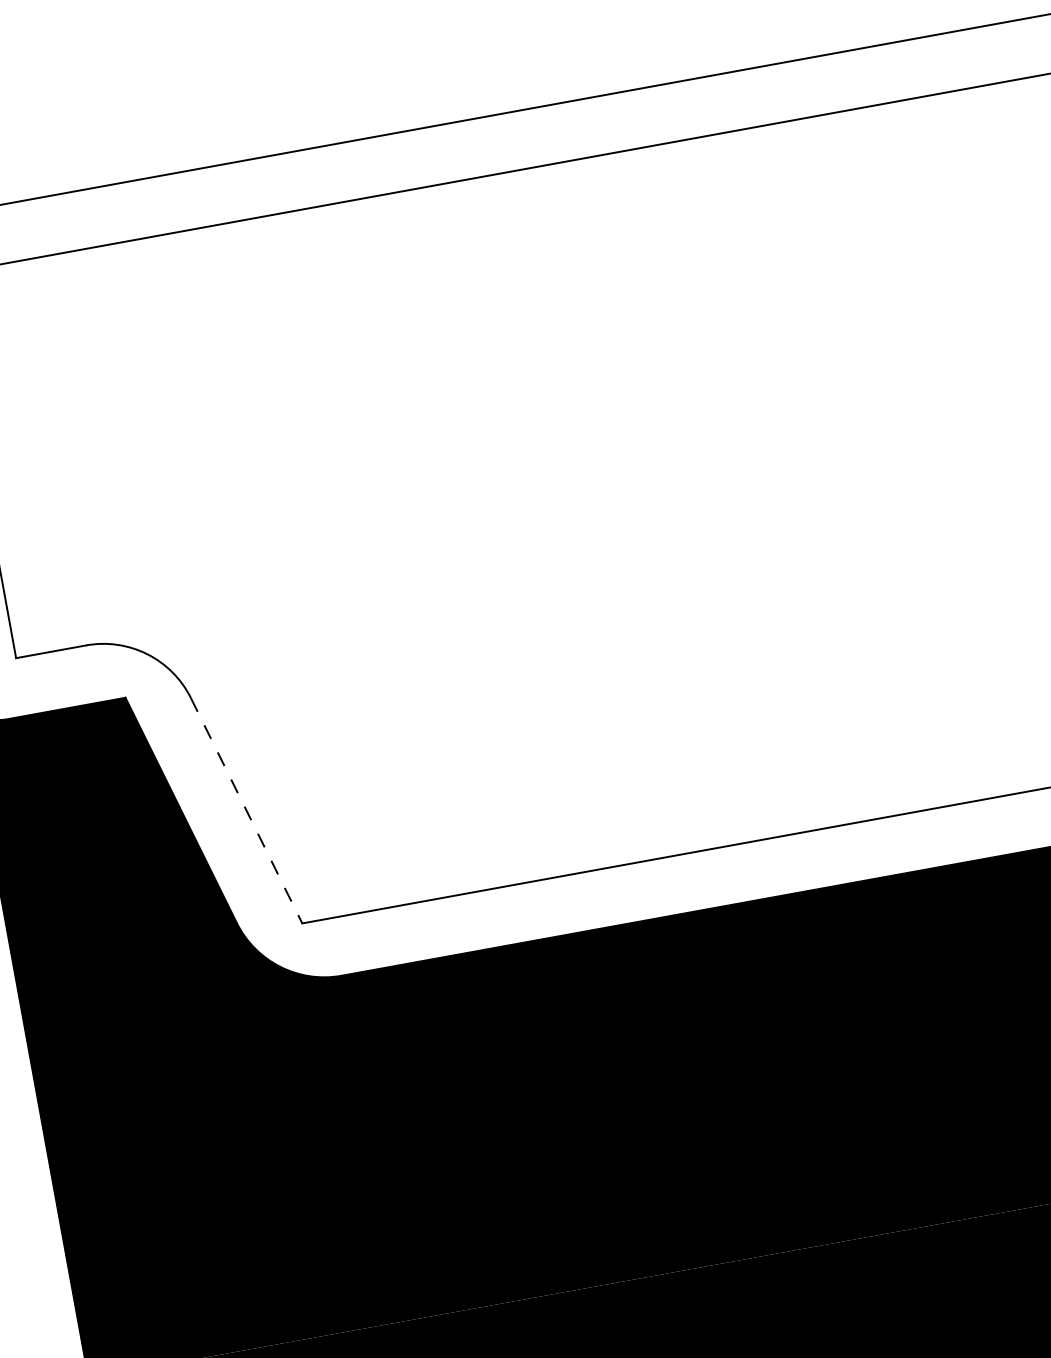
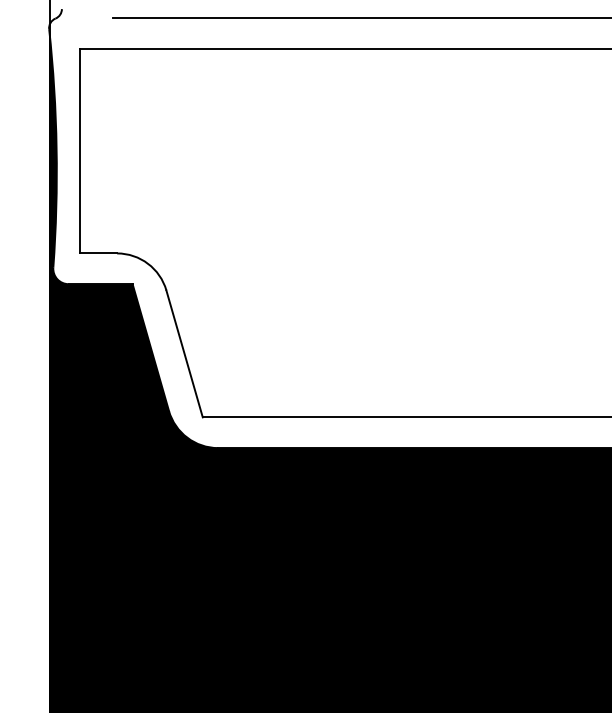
line: (246, 809) -> (184, 353), dashed -> solid

